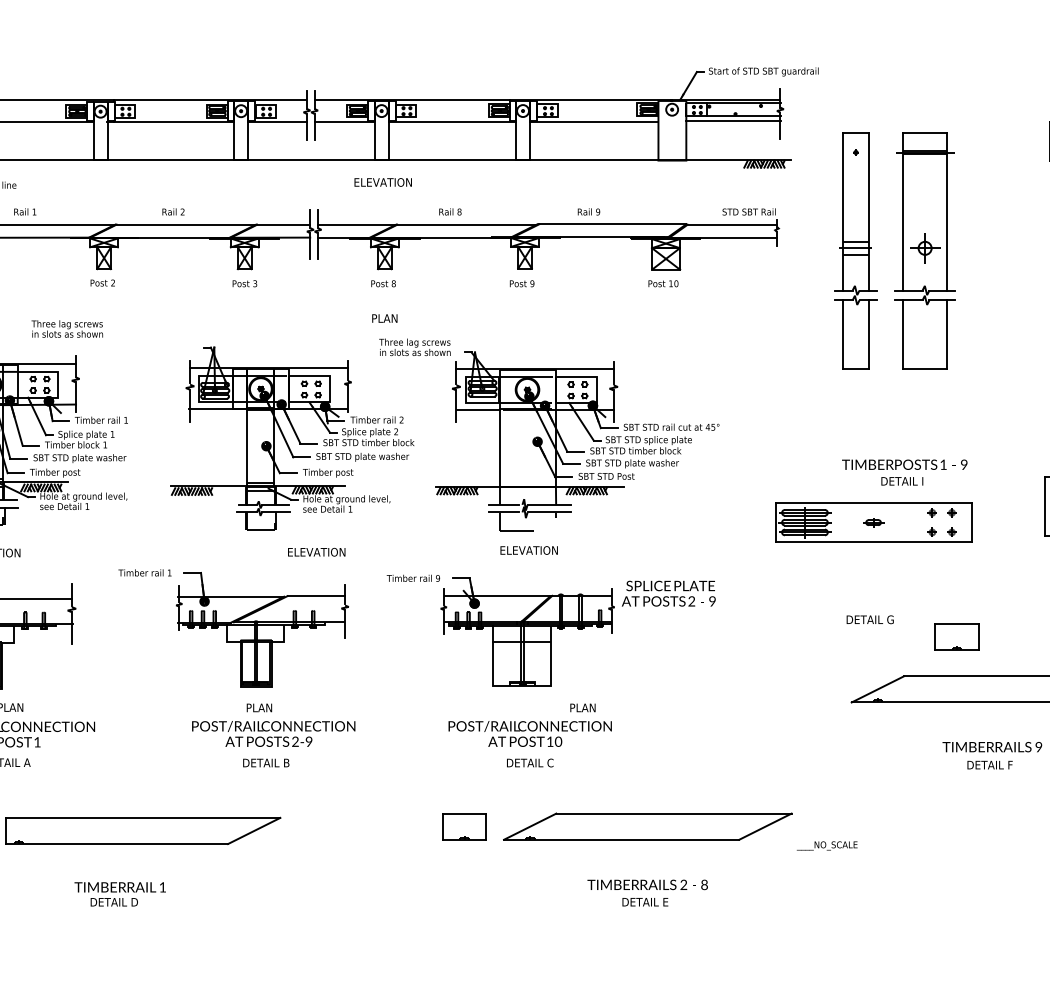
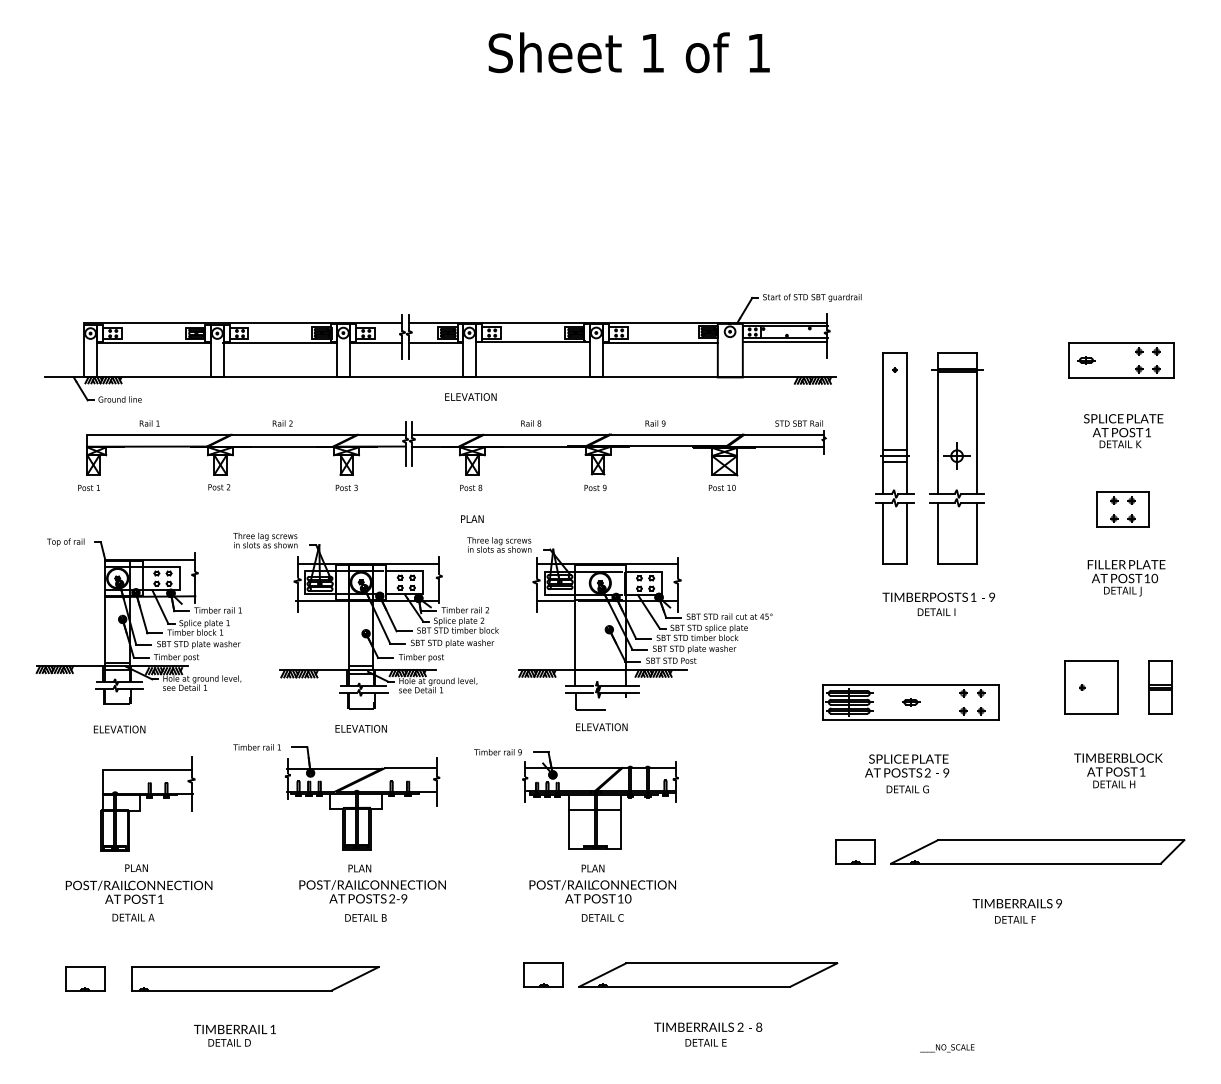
text: (67, 328) -> (265, 540), moved
text: (904, 471) -> (938, 603), moved
text: (315, 551) -> (360, 728), moved
text: (669, 593) -> (907, 765), moved
part: (956, 636) -> (855, 851), moved
text: (582, 707) -> (592, 868), moved
text: (827, 846) -> (947, 1048), moved

